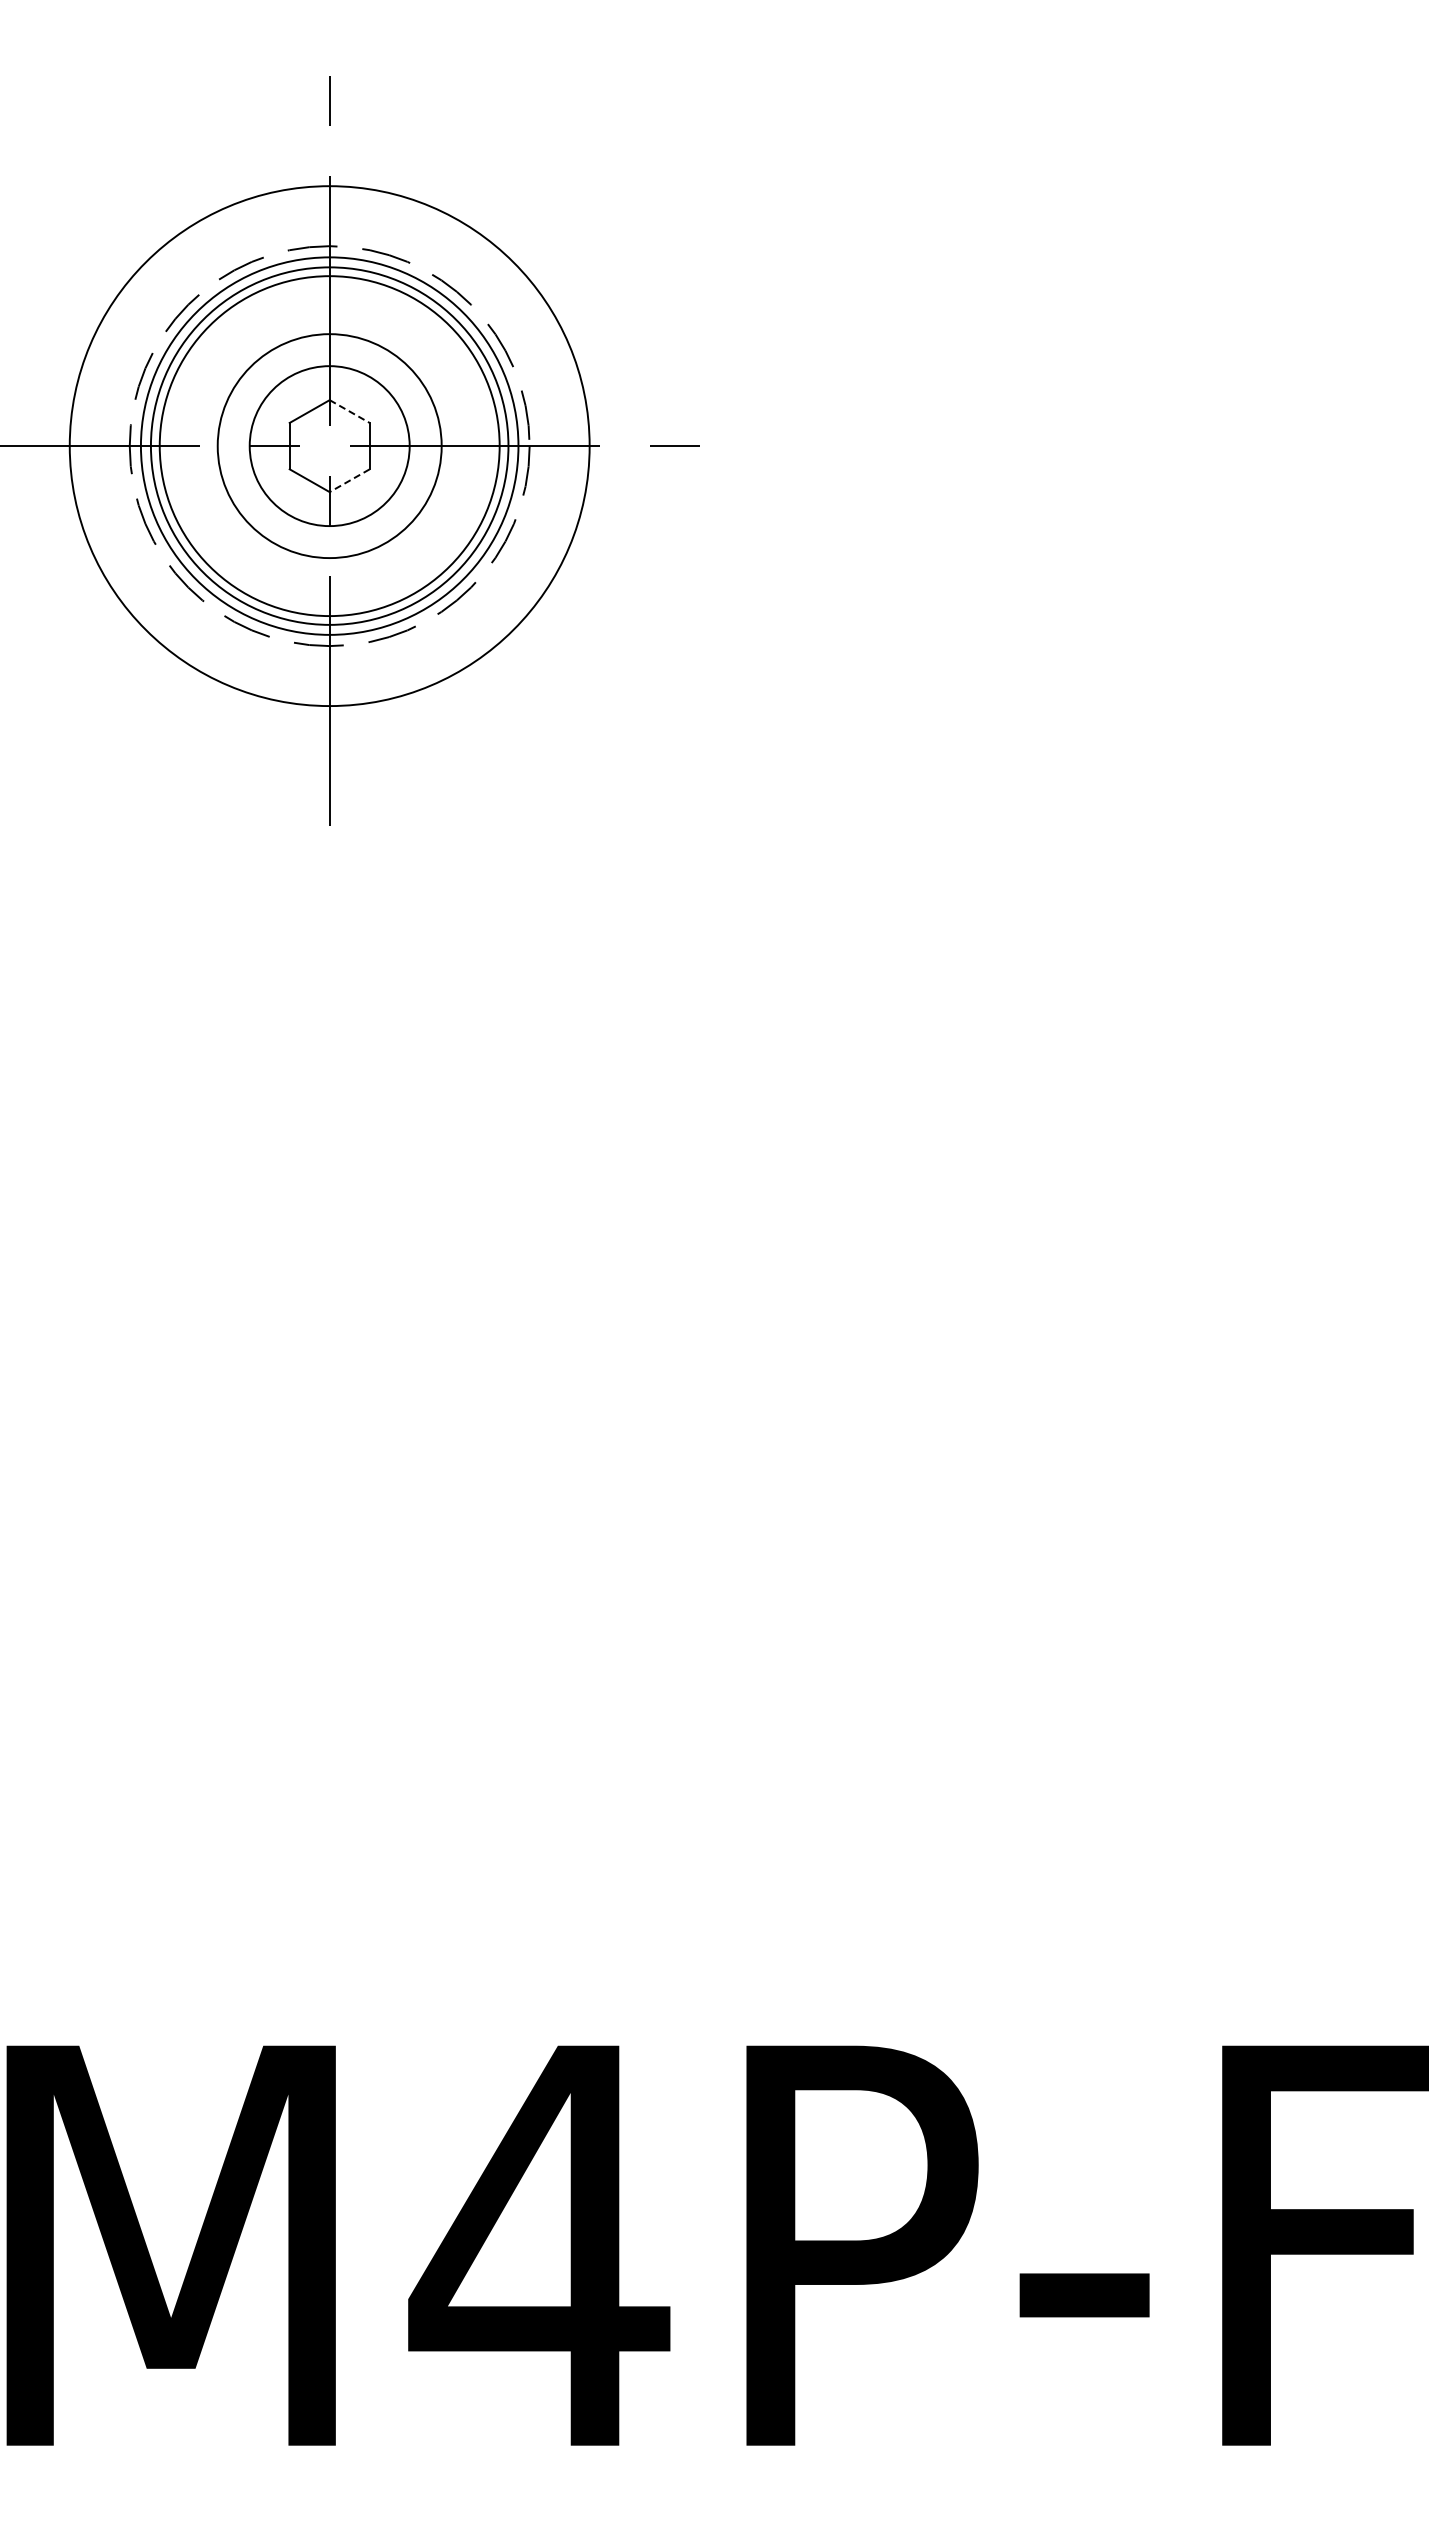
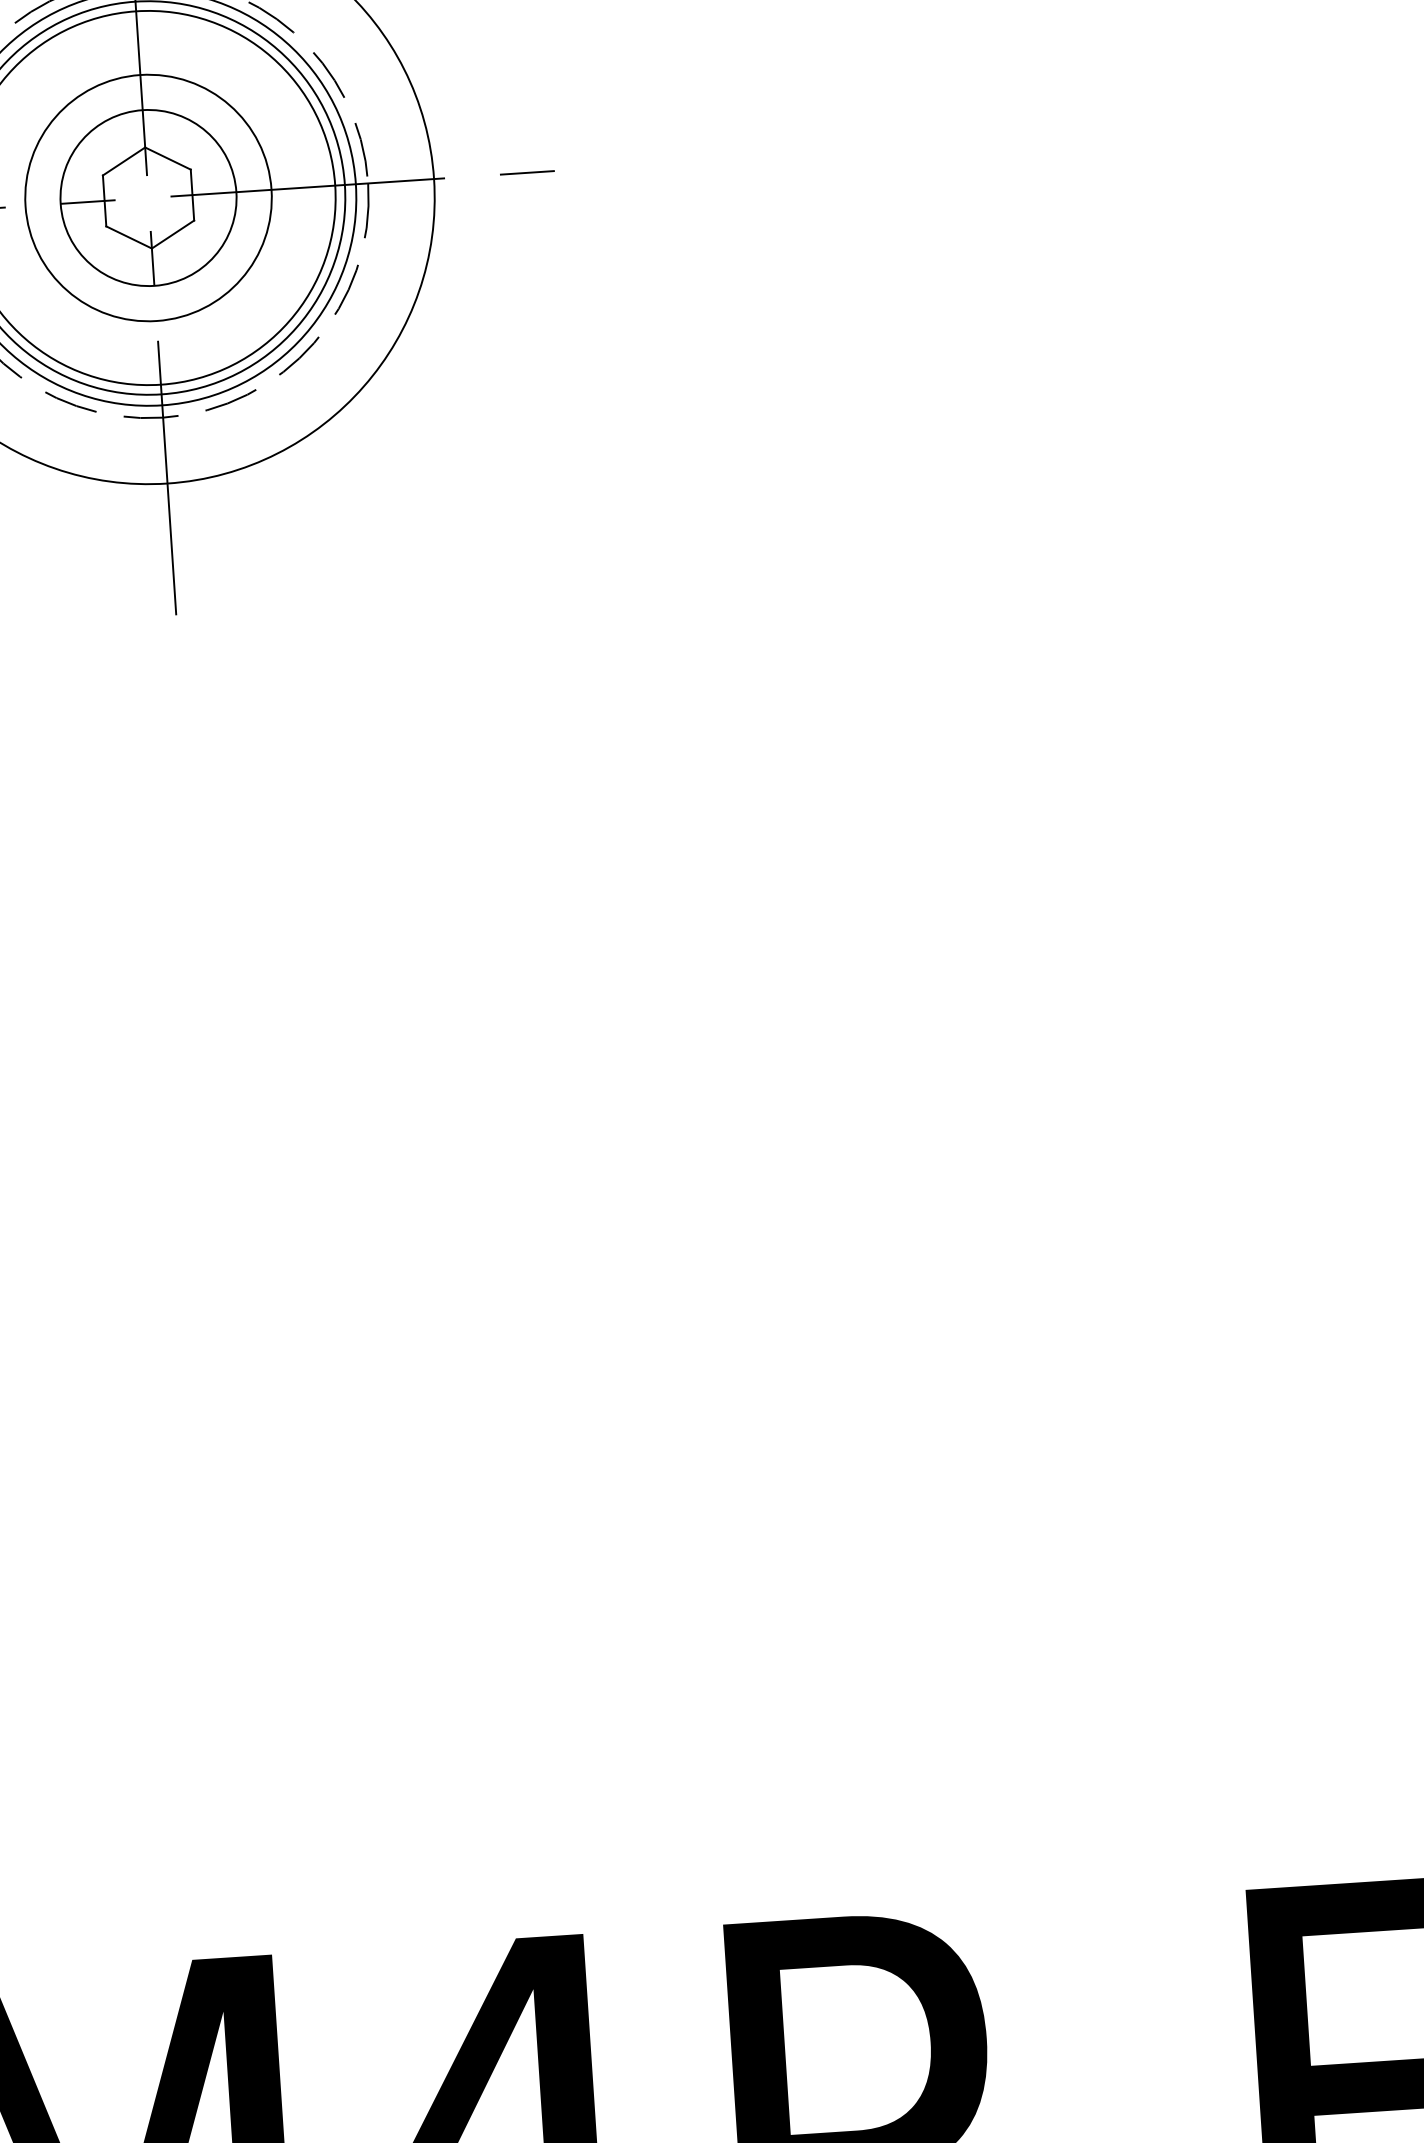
line: (350, 411) -> (168, 158), dashed -> solid
line: (349, 480) -> (172, 234), dashed -> solid

